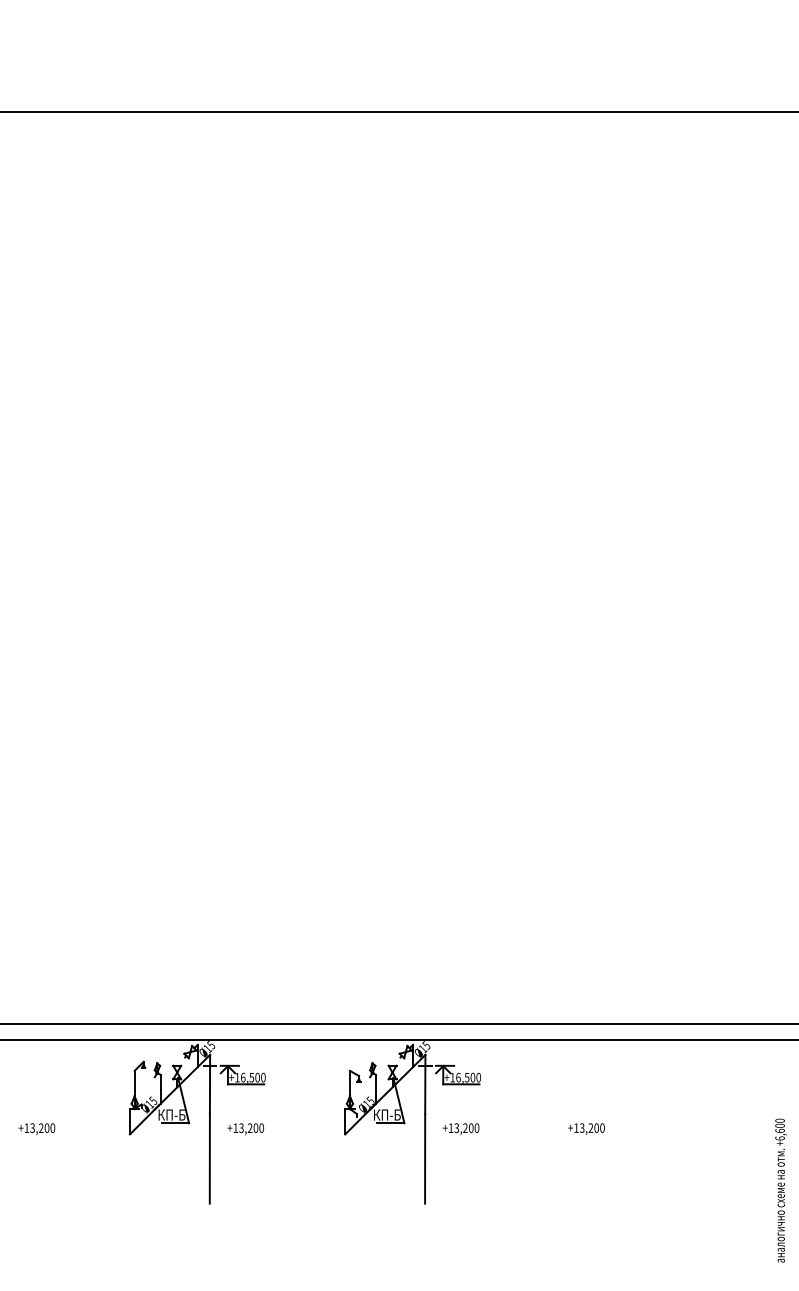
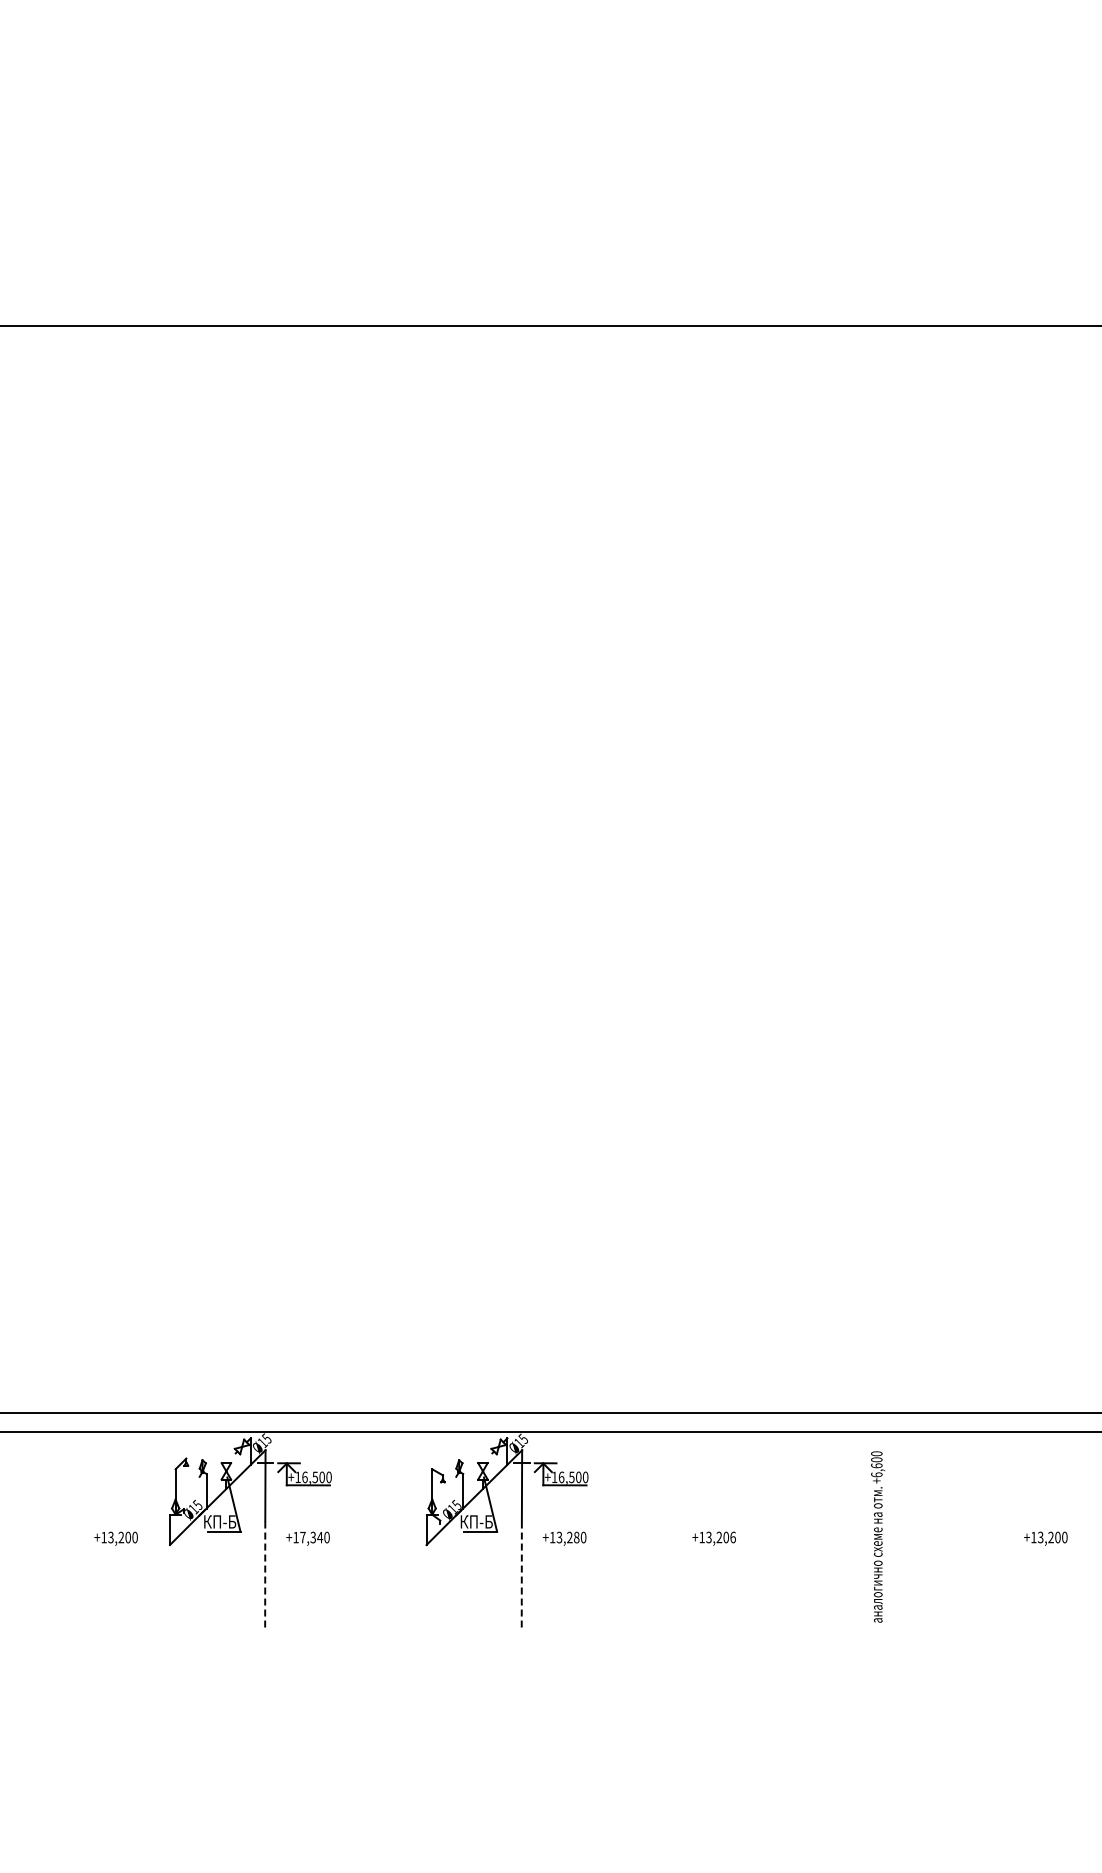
text: (601, 1127) -> (732, 1536), +13,200 -> +13,206
text: (36, 1128) -> (115, 1538), moved
text: (248, 1128) -> (311, 1537), +13,200 -> +17,340
text: (471, 1128) -> (576, 1537), +13,200 -> +13,280
line: (210, 1158) -> (265, 1573), solid -> dashed
line: (424, 1158) -> (521, 1573), solid -> dashed
text: (780, 1190) -> (877, 1536), moved

